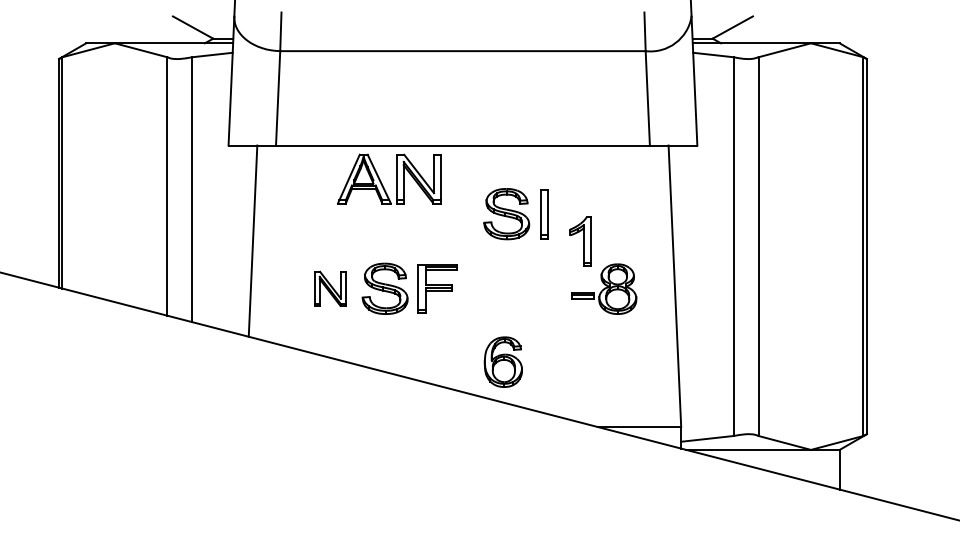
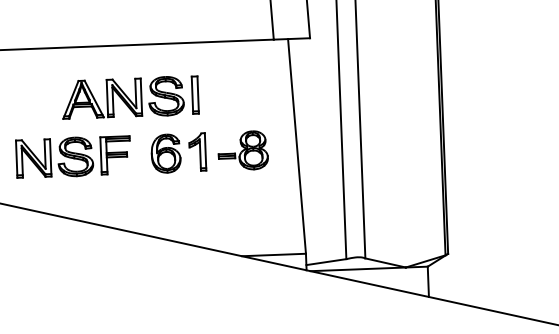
part: (396, 178) -> (107, 98), moved
part: (580, 241) -> (197, 151), moved
part: (330, 288) -> (33, 158), size x1.43
part: (502, 361) -> (165, 153), moved

